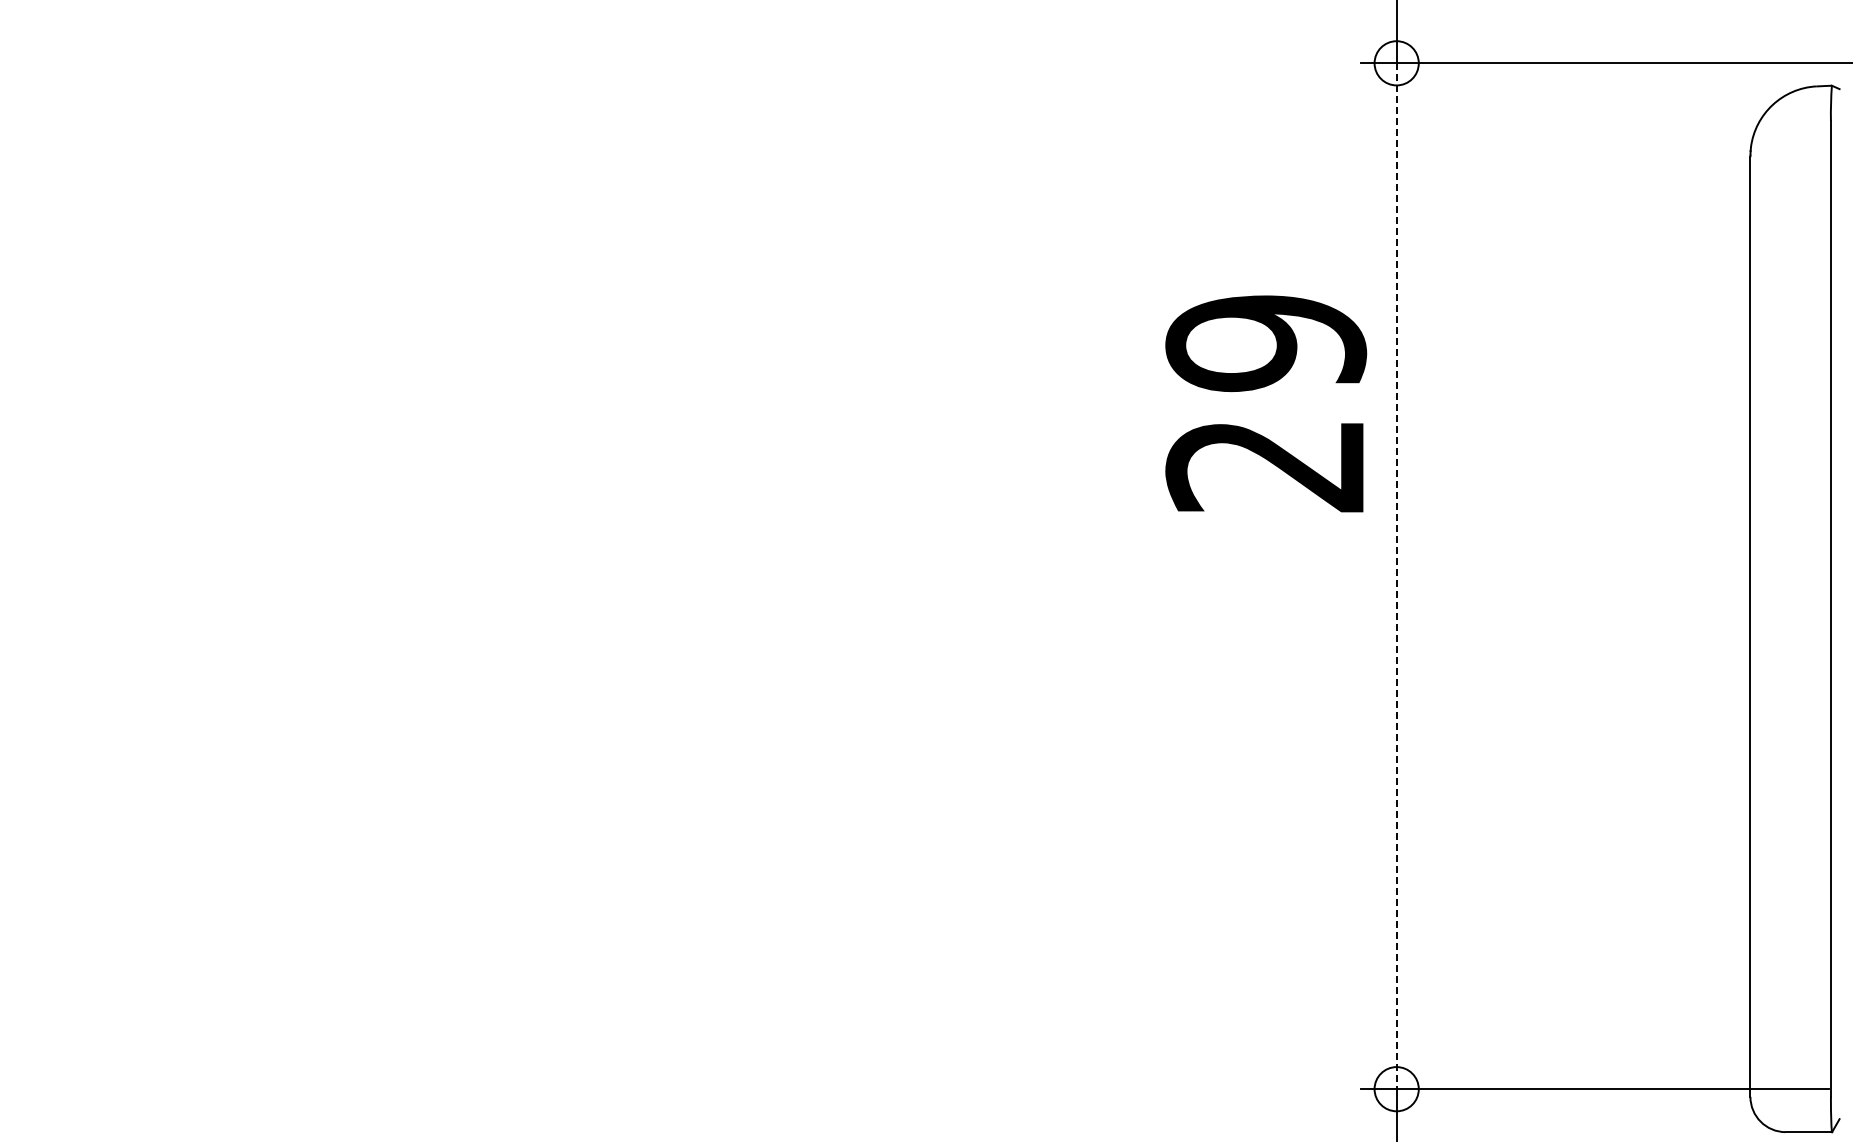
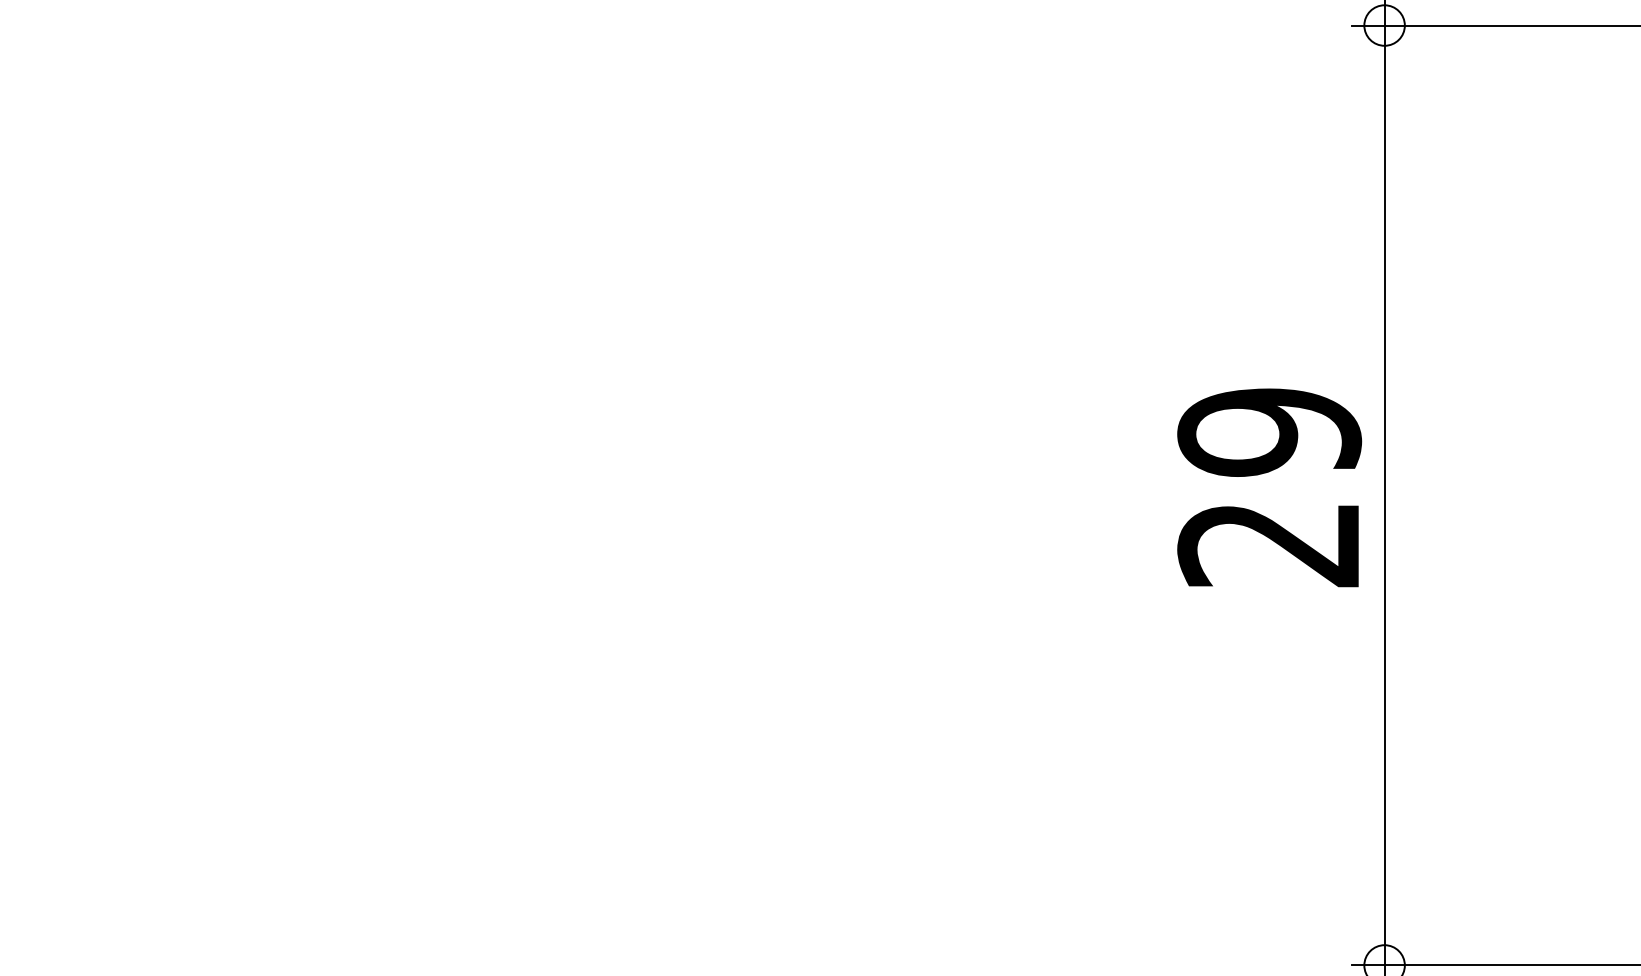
text: (1266, 403) -> (1269, 487), moved
line: (1396, 576) -> (1384, 495), dashed -> solid

